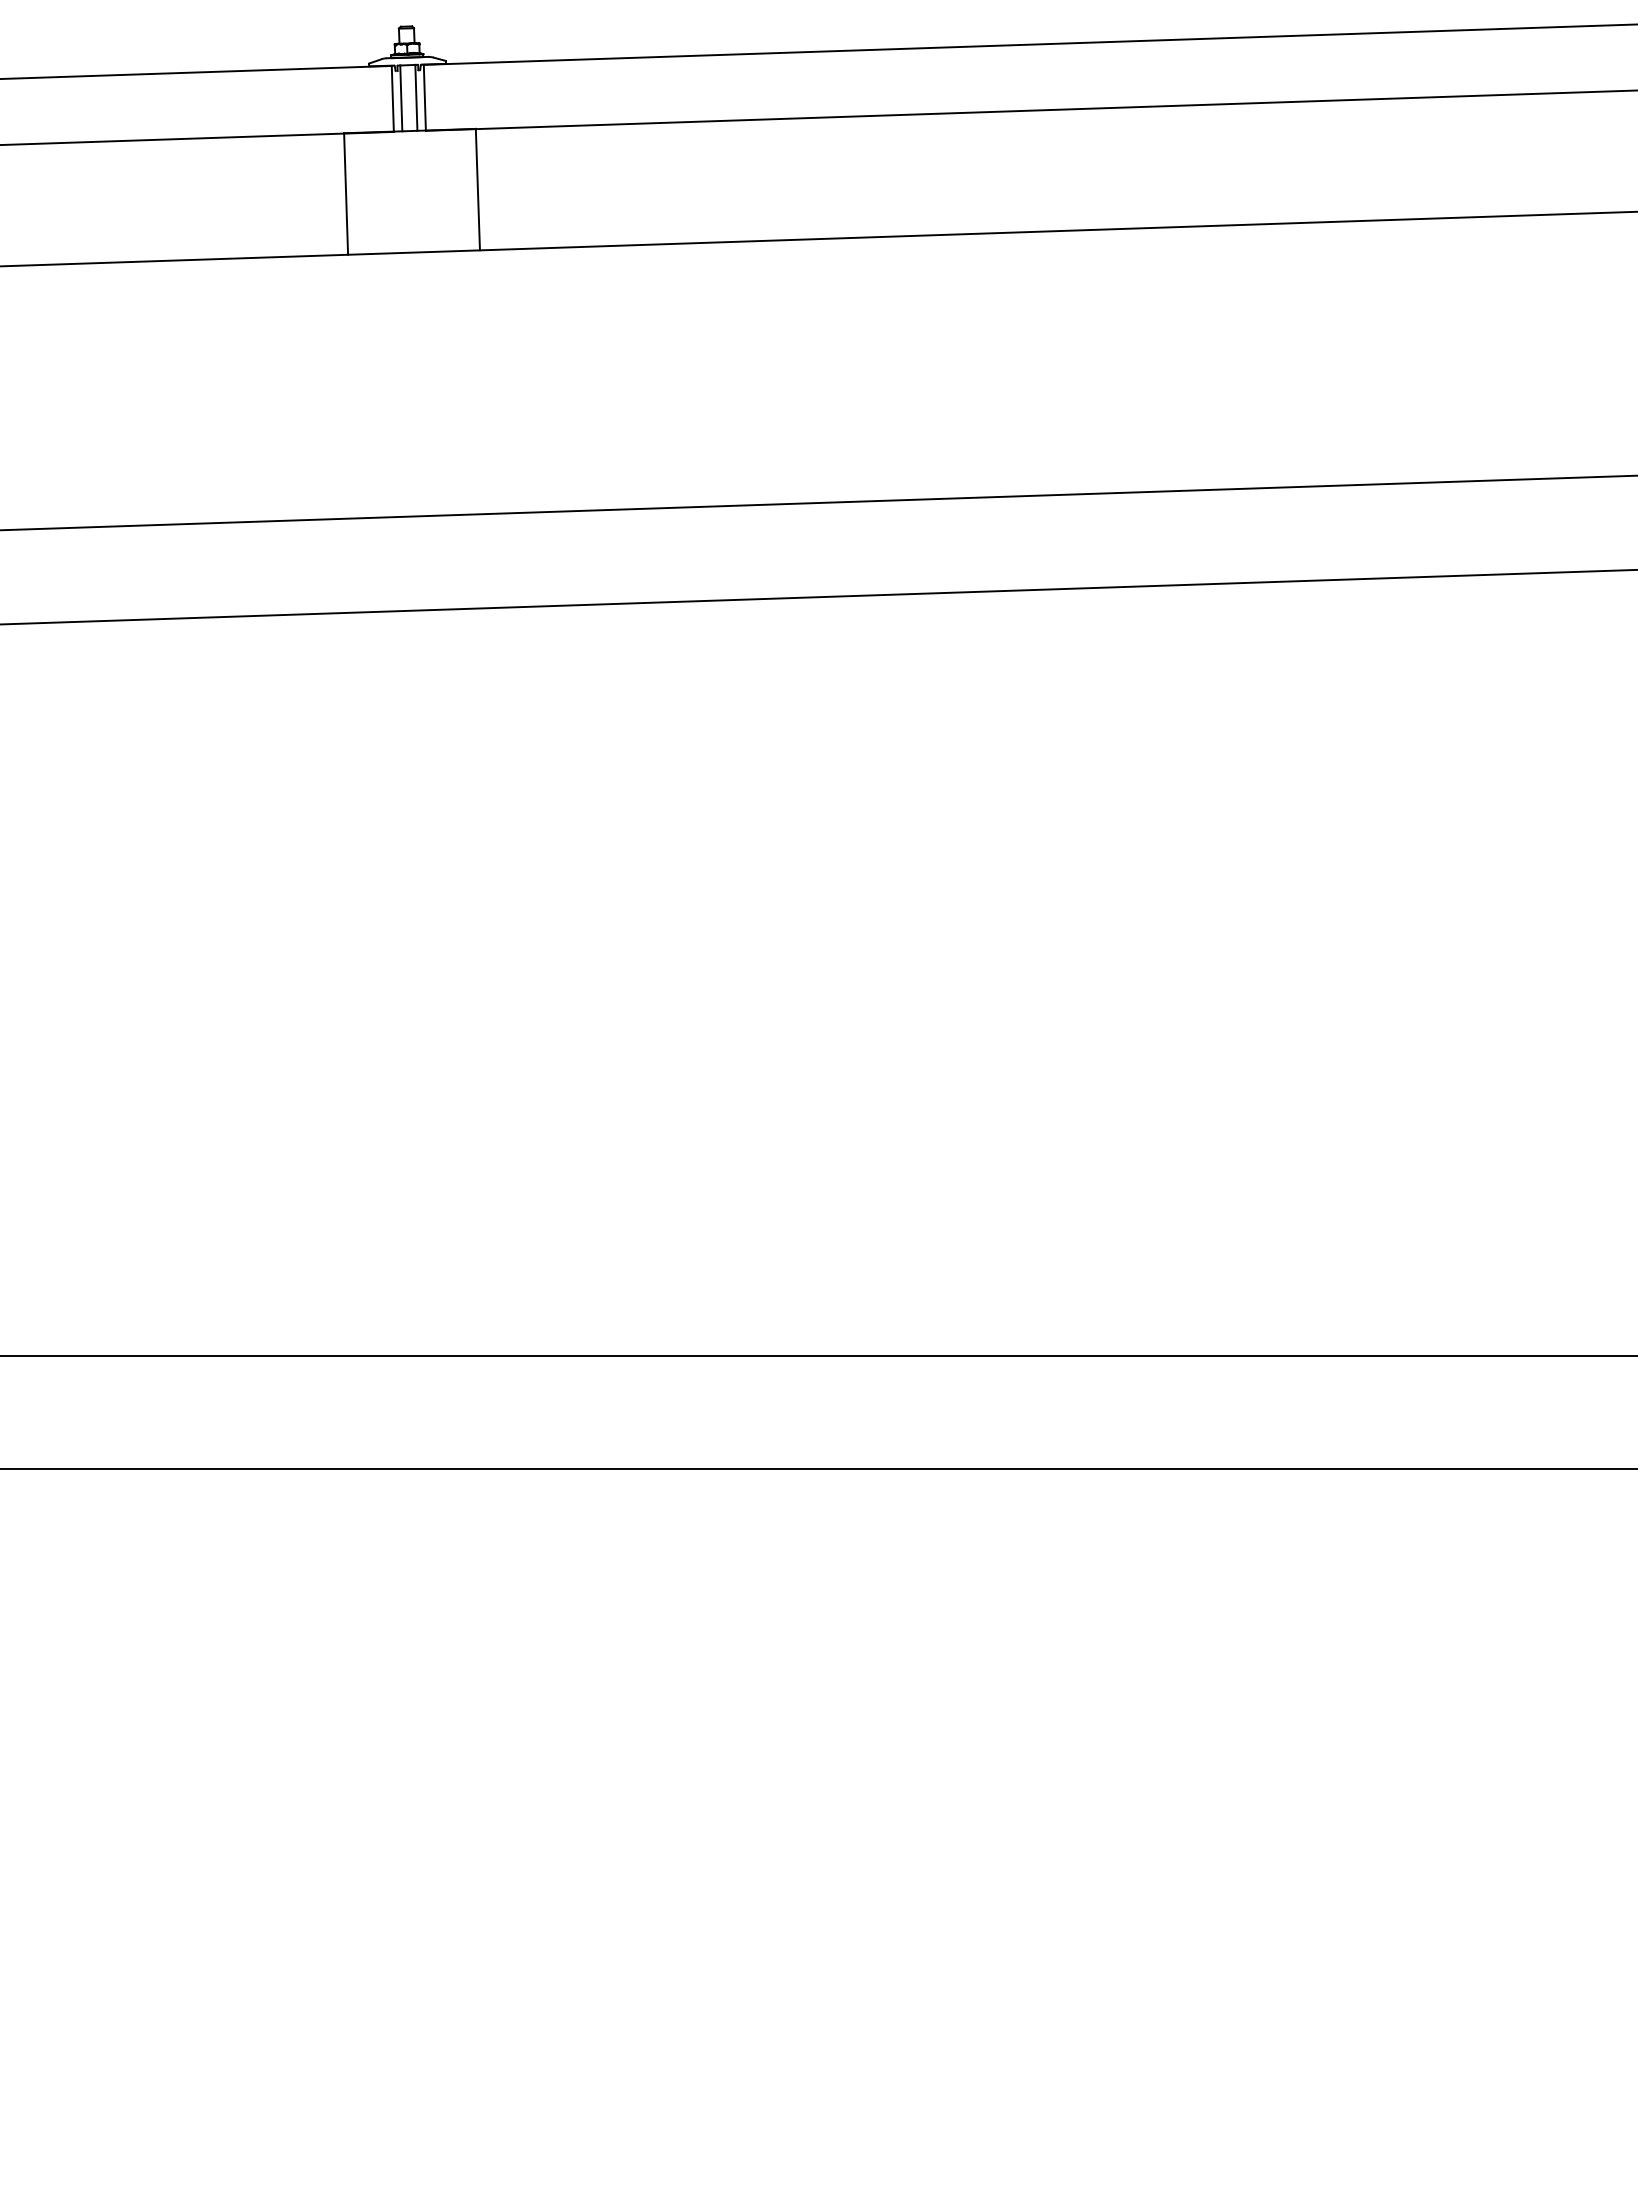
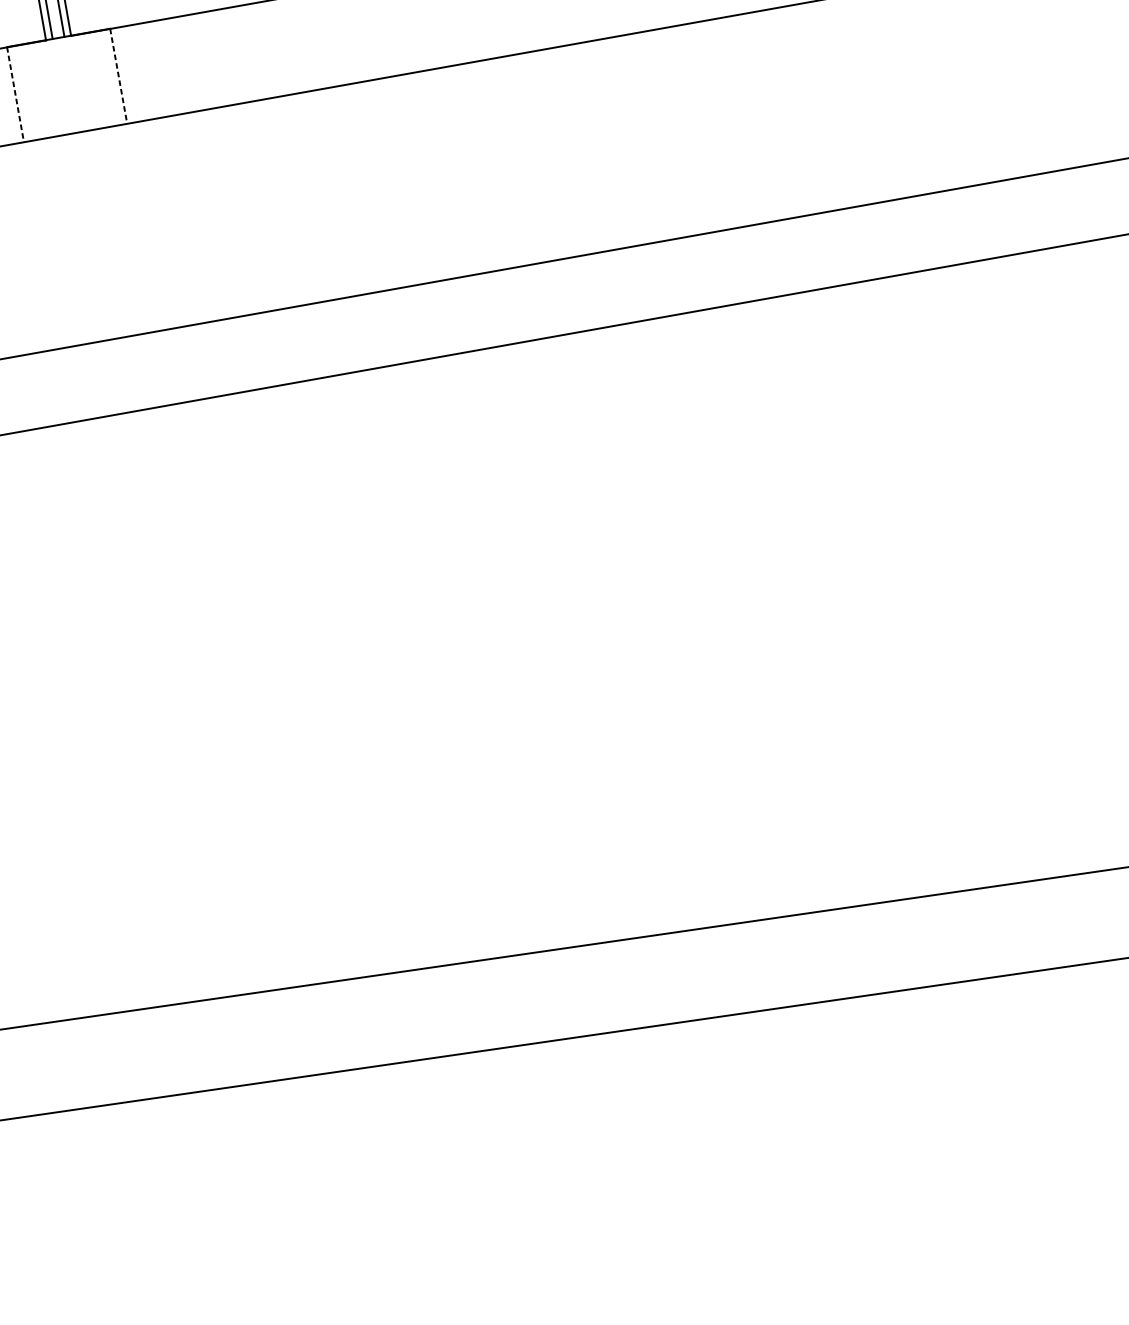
line: (477, 189) -> (118, 76), solid -> dashed
line: (346, 193) -> (15, 94), solid -> dashed

